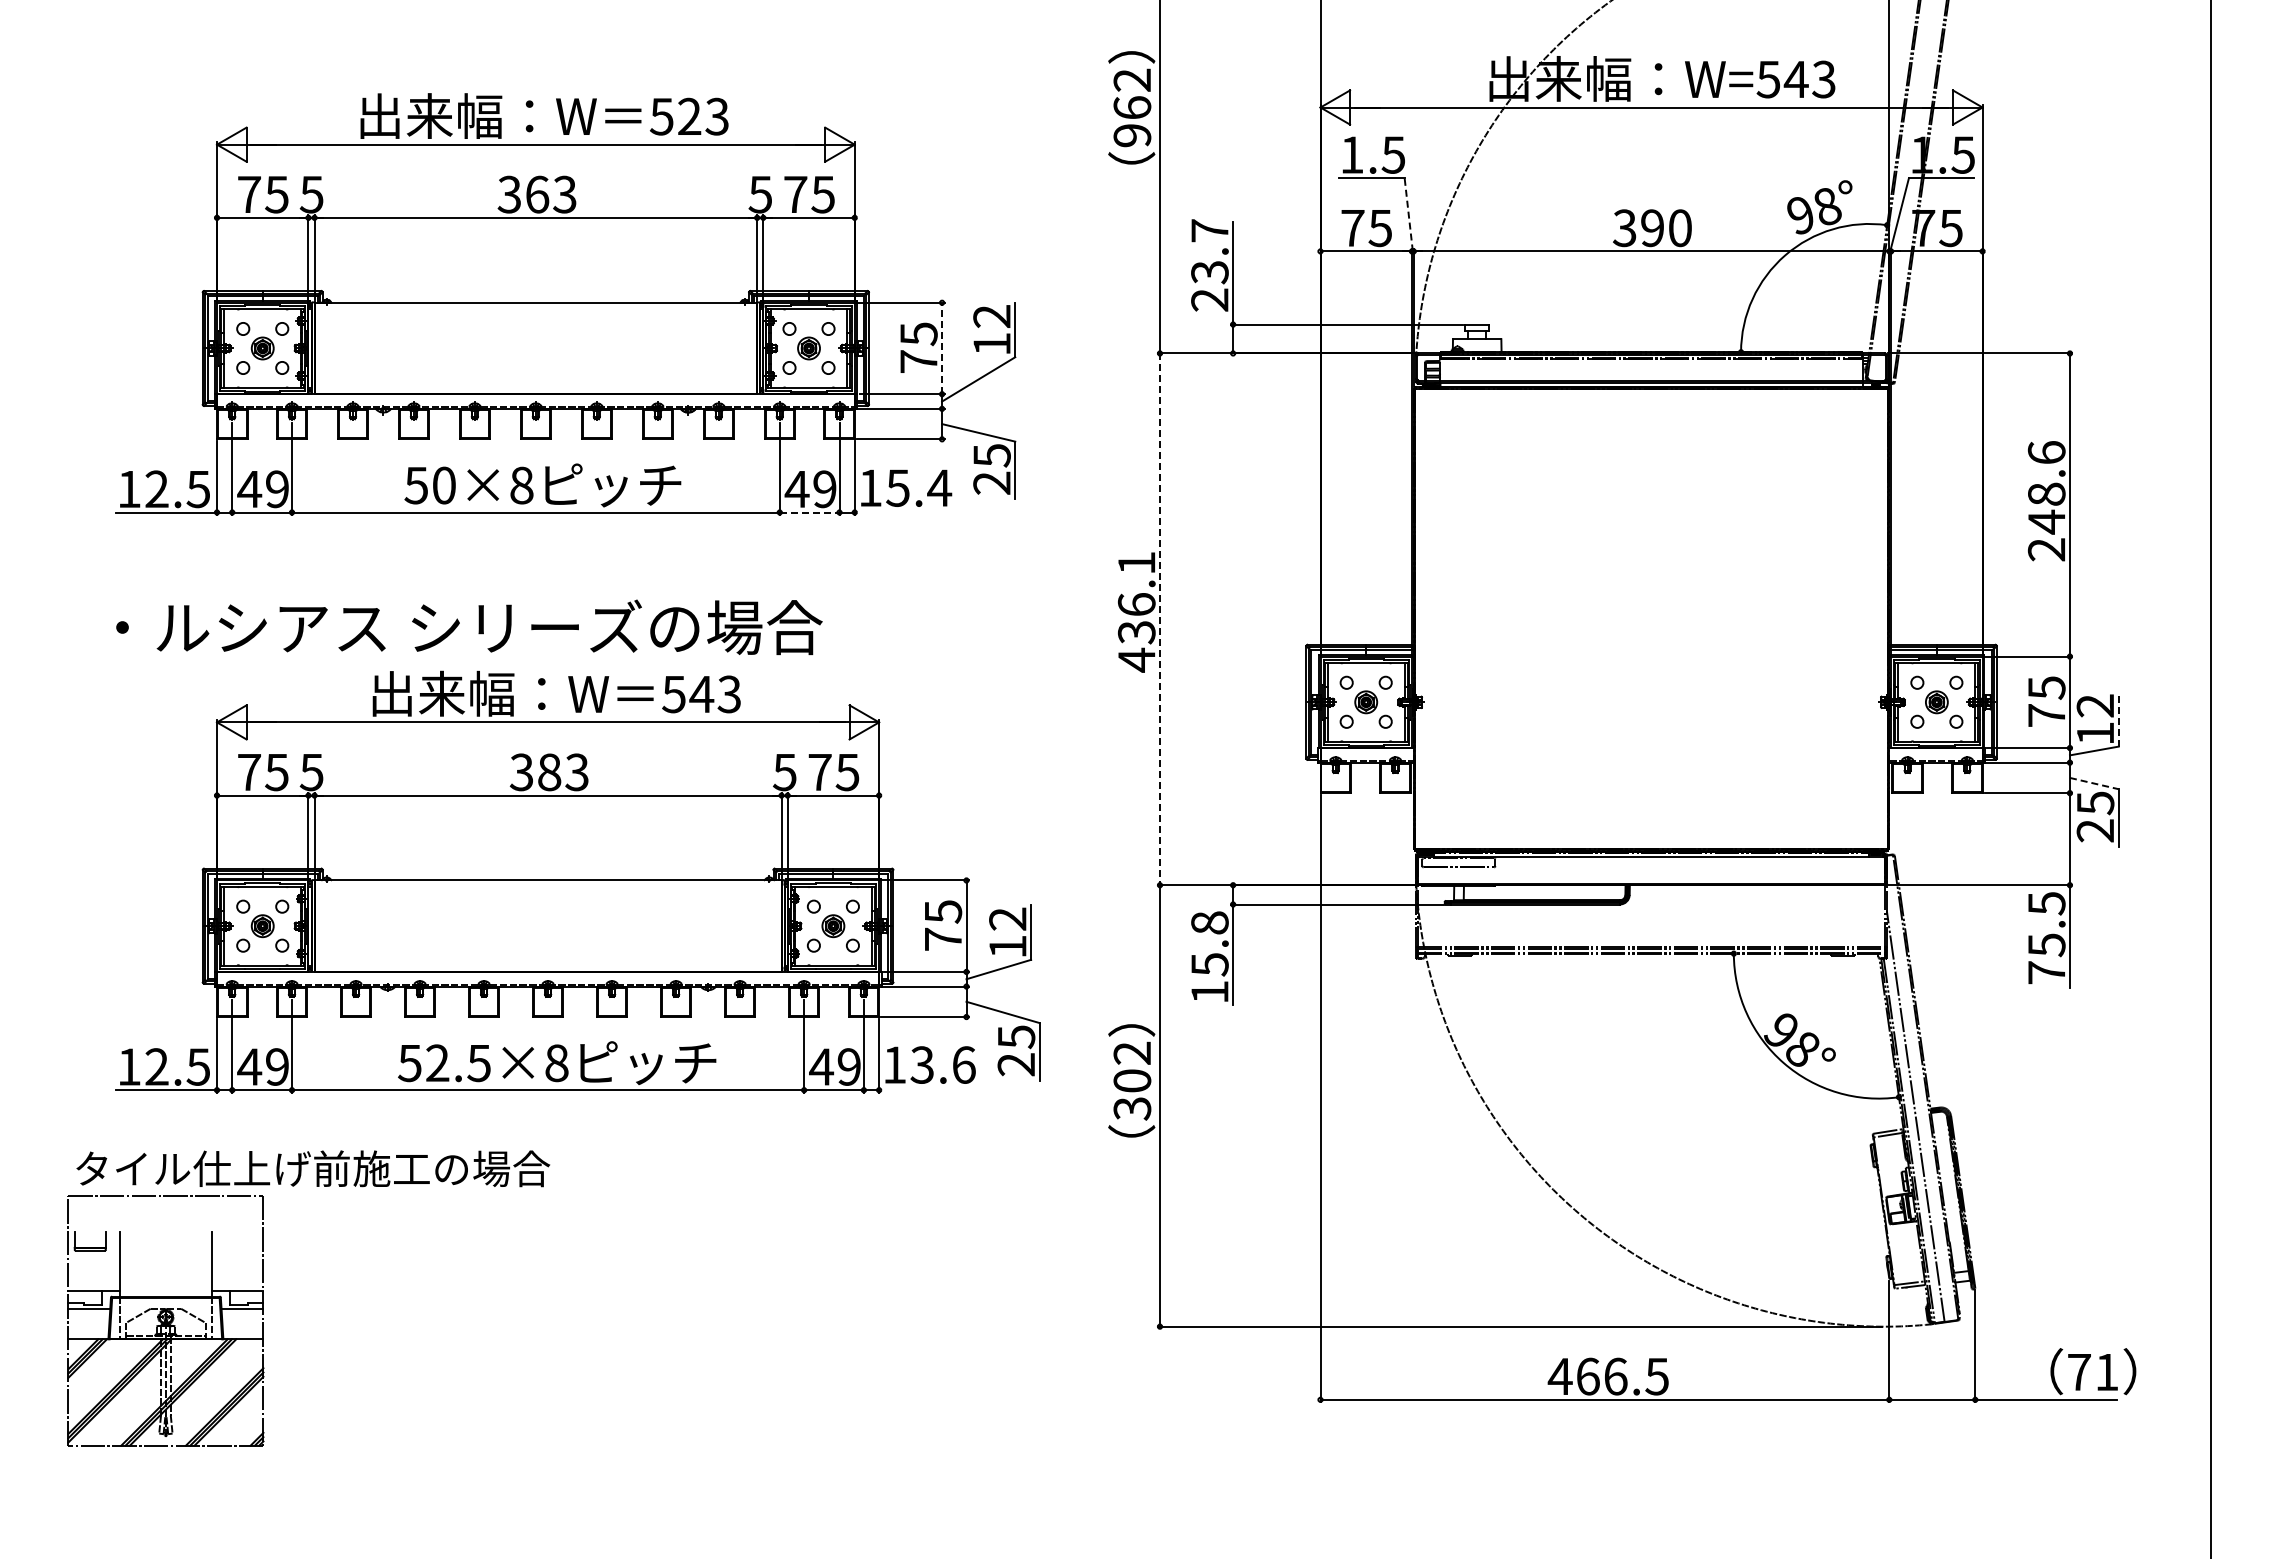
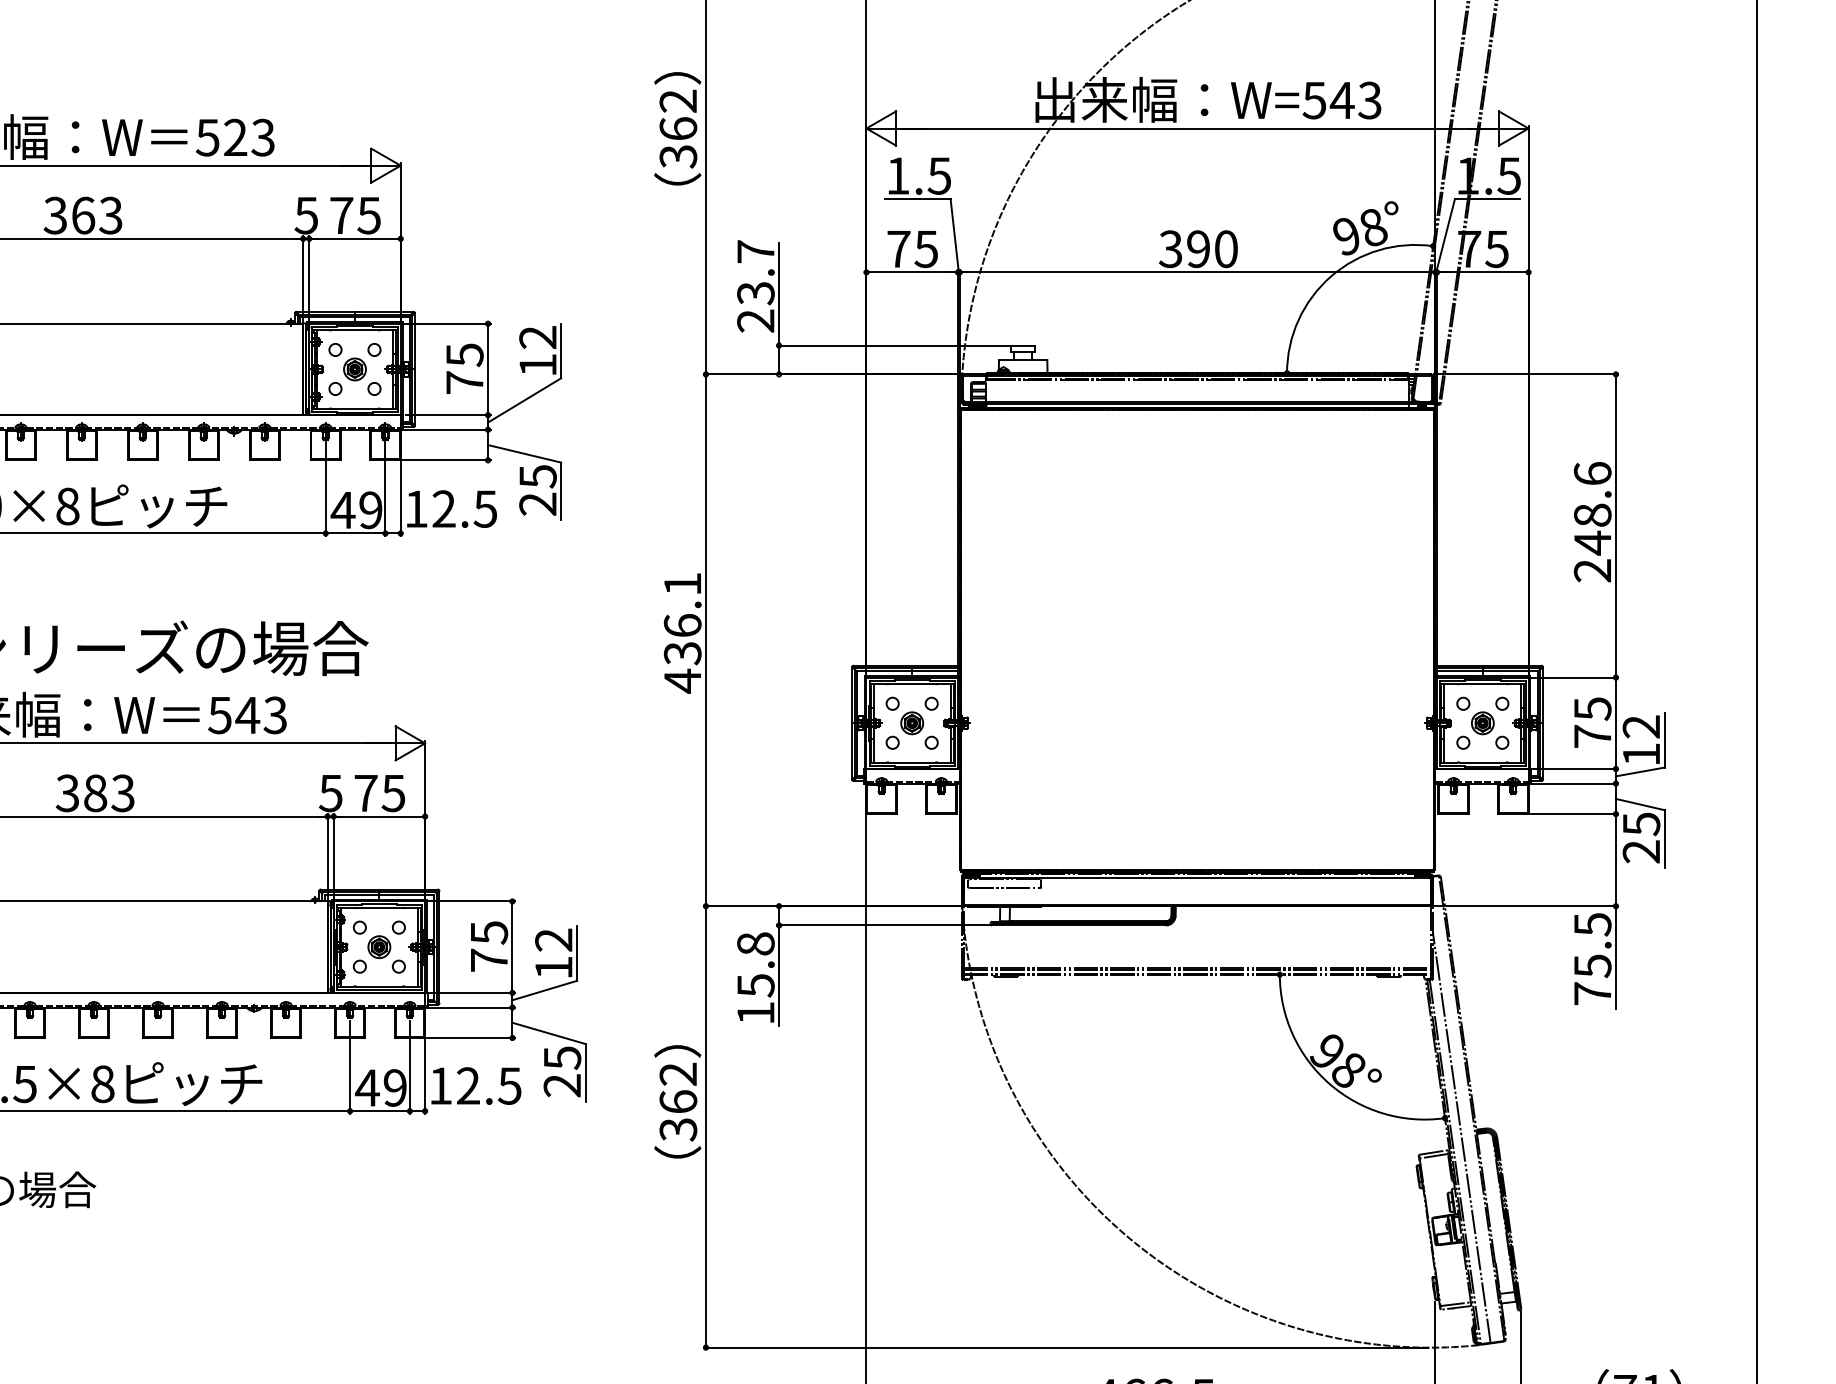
text: (1132, 135) -> (678, 156), 962 -> 362
line: (1408, 214) -> (954, 235), dashed -> solid
line: (942, 348) -> (488, 369), dashed -> solid
text: (919, 487) -> (465, 508), 15.4 -> 12.5
line: (809, 512) -> (355, 533), dashed -> solid
line: (1159, 619) -> (705, 640), dashed -> solid
line: (2118, 718) -> (1664, 739), dashed -> solid
line: (2094, 783) -> (1640, 804), dashed -> solid
text: (942, 1064) -> (488, 1085), 13.6 -> 12.5
text: (1132, 1080) -> (678, 1101), 302 -> 362

